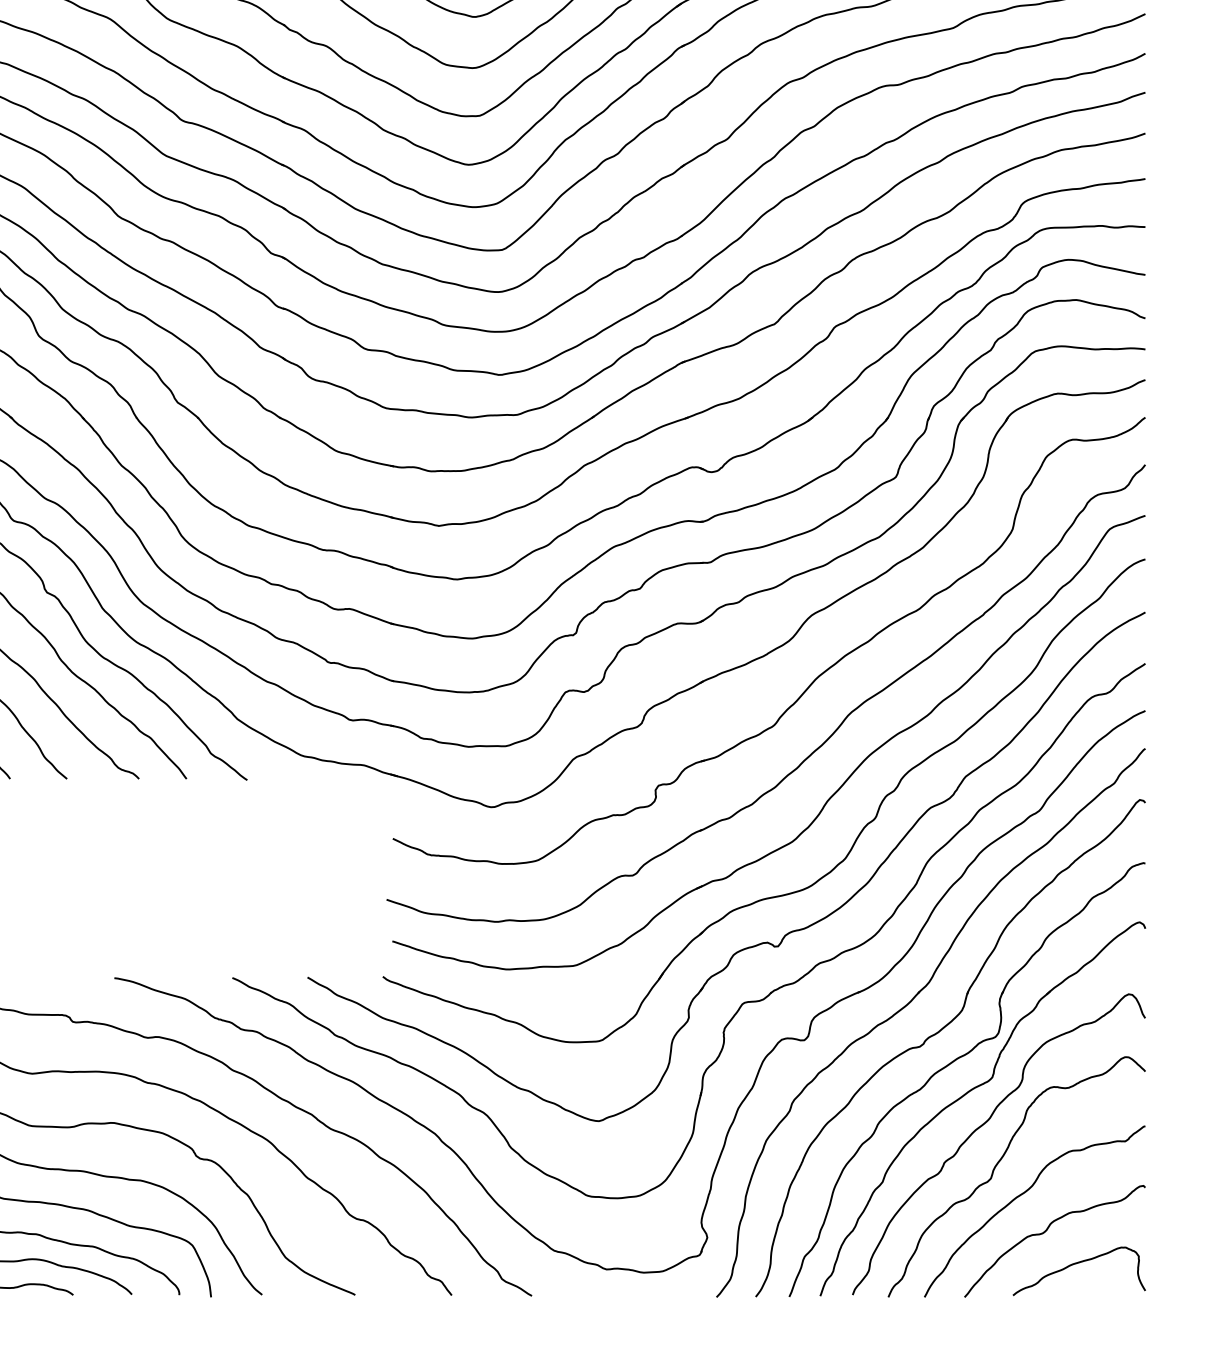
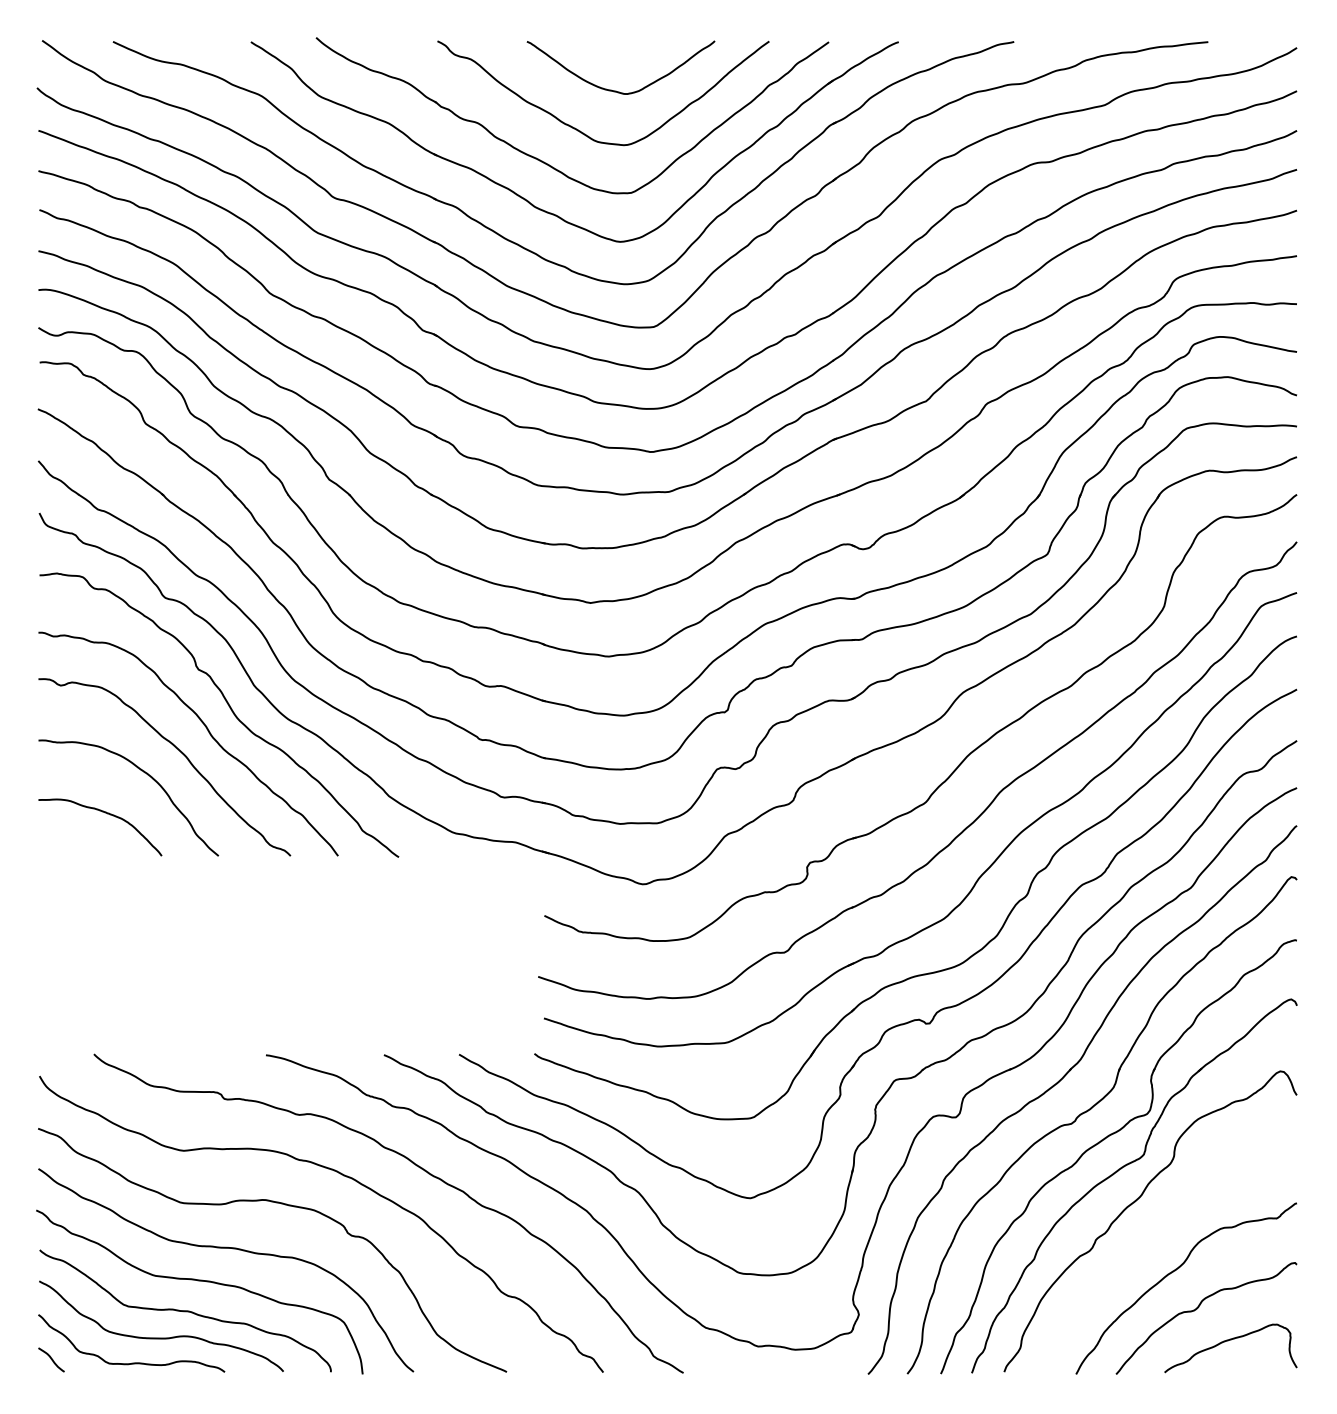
curve: (999, 1162) -> (1151, 1239), removed

